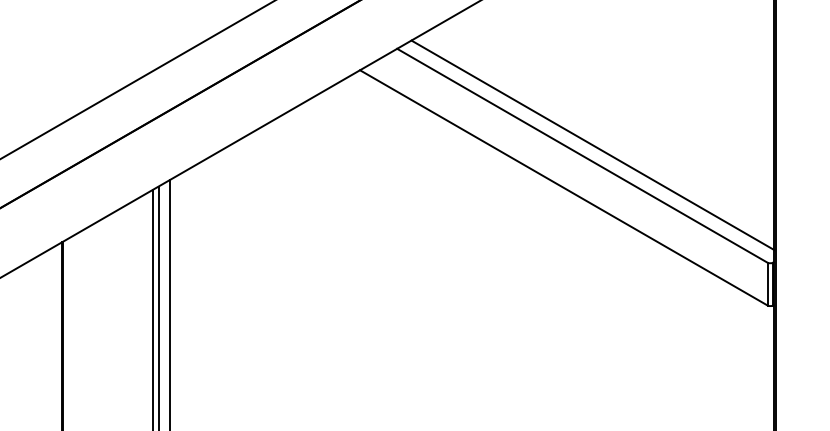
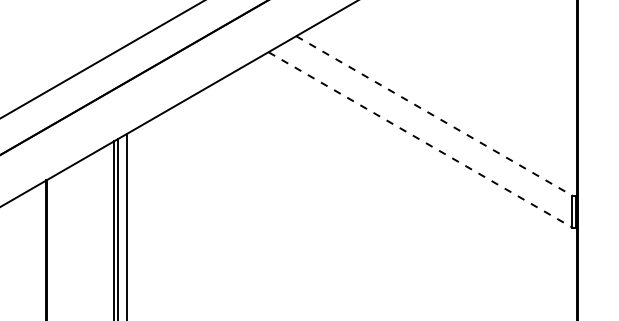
line: (592, 145) -> (441, 108), removed
line: (582, 156) -> (434, 116), solid -> dashed
line: (563, 188) -> (420, 140), solid -> dashed

